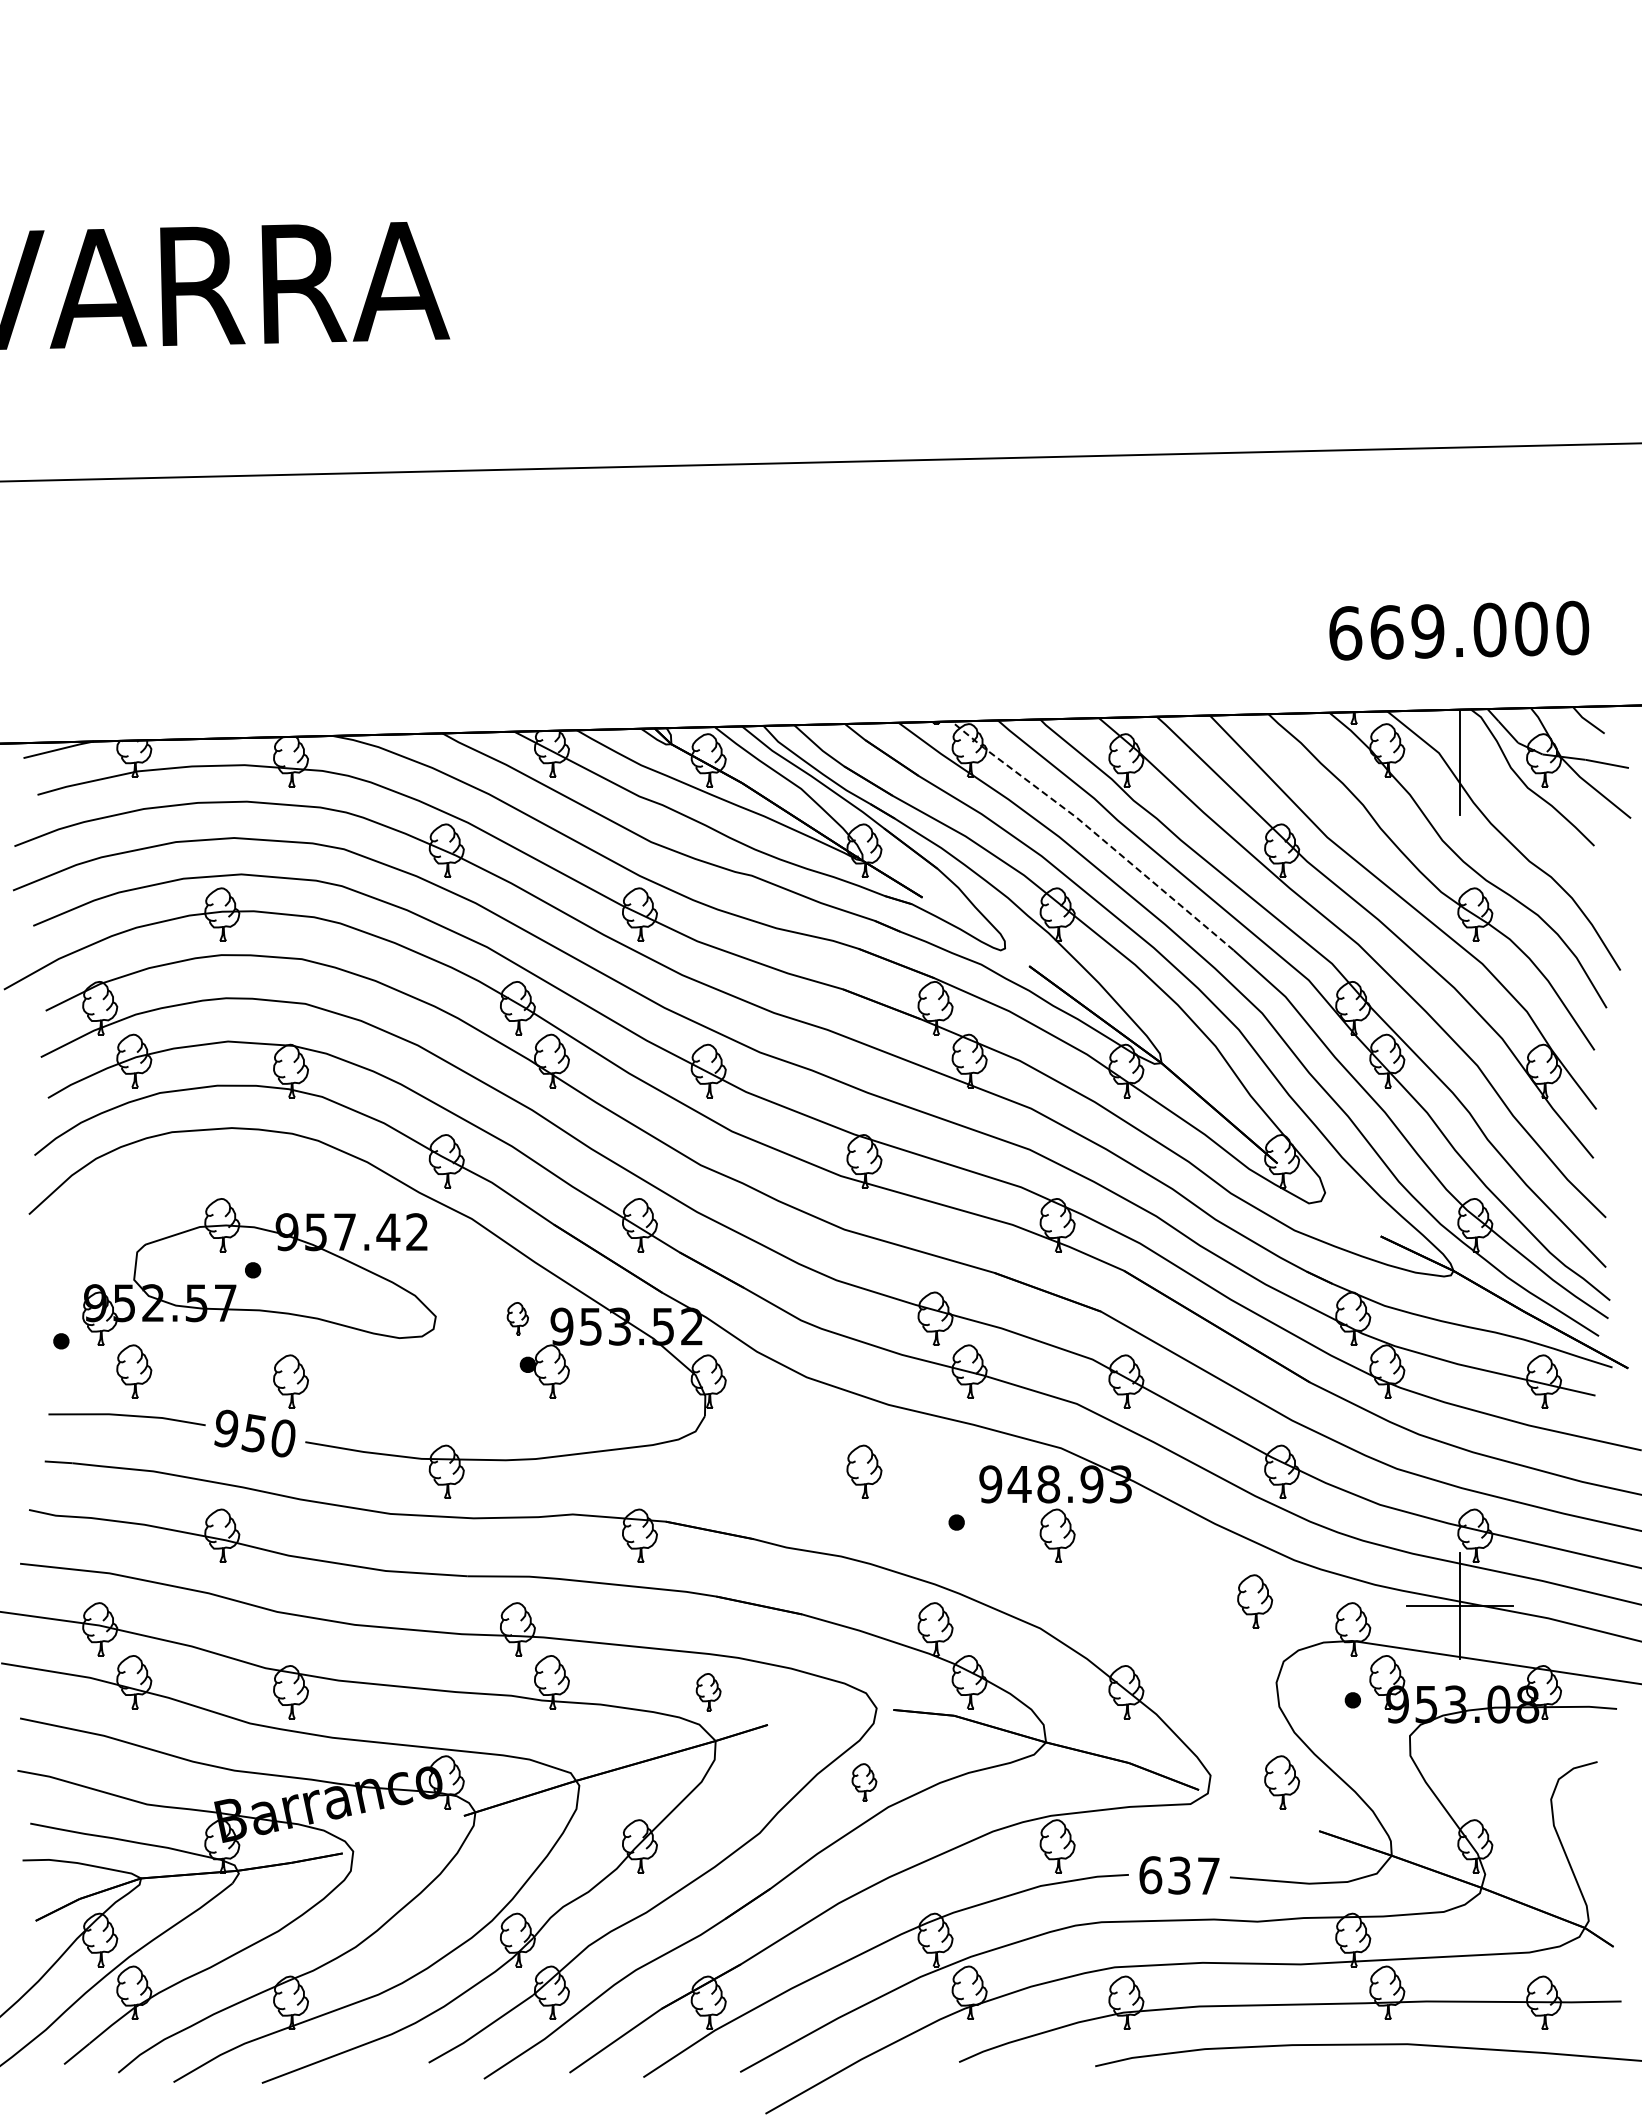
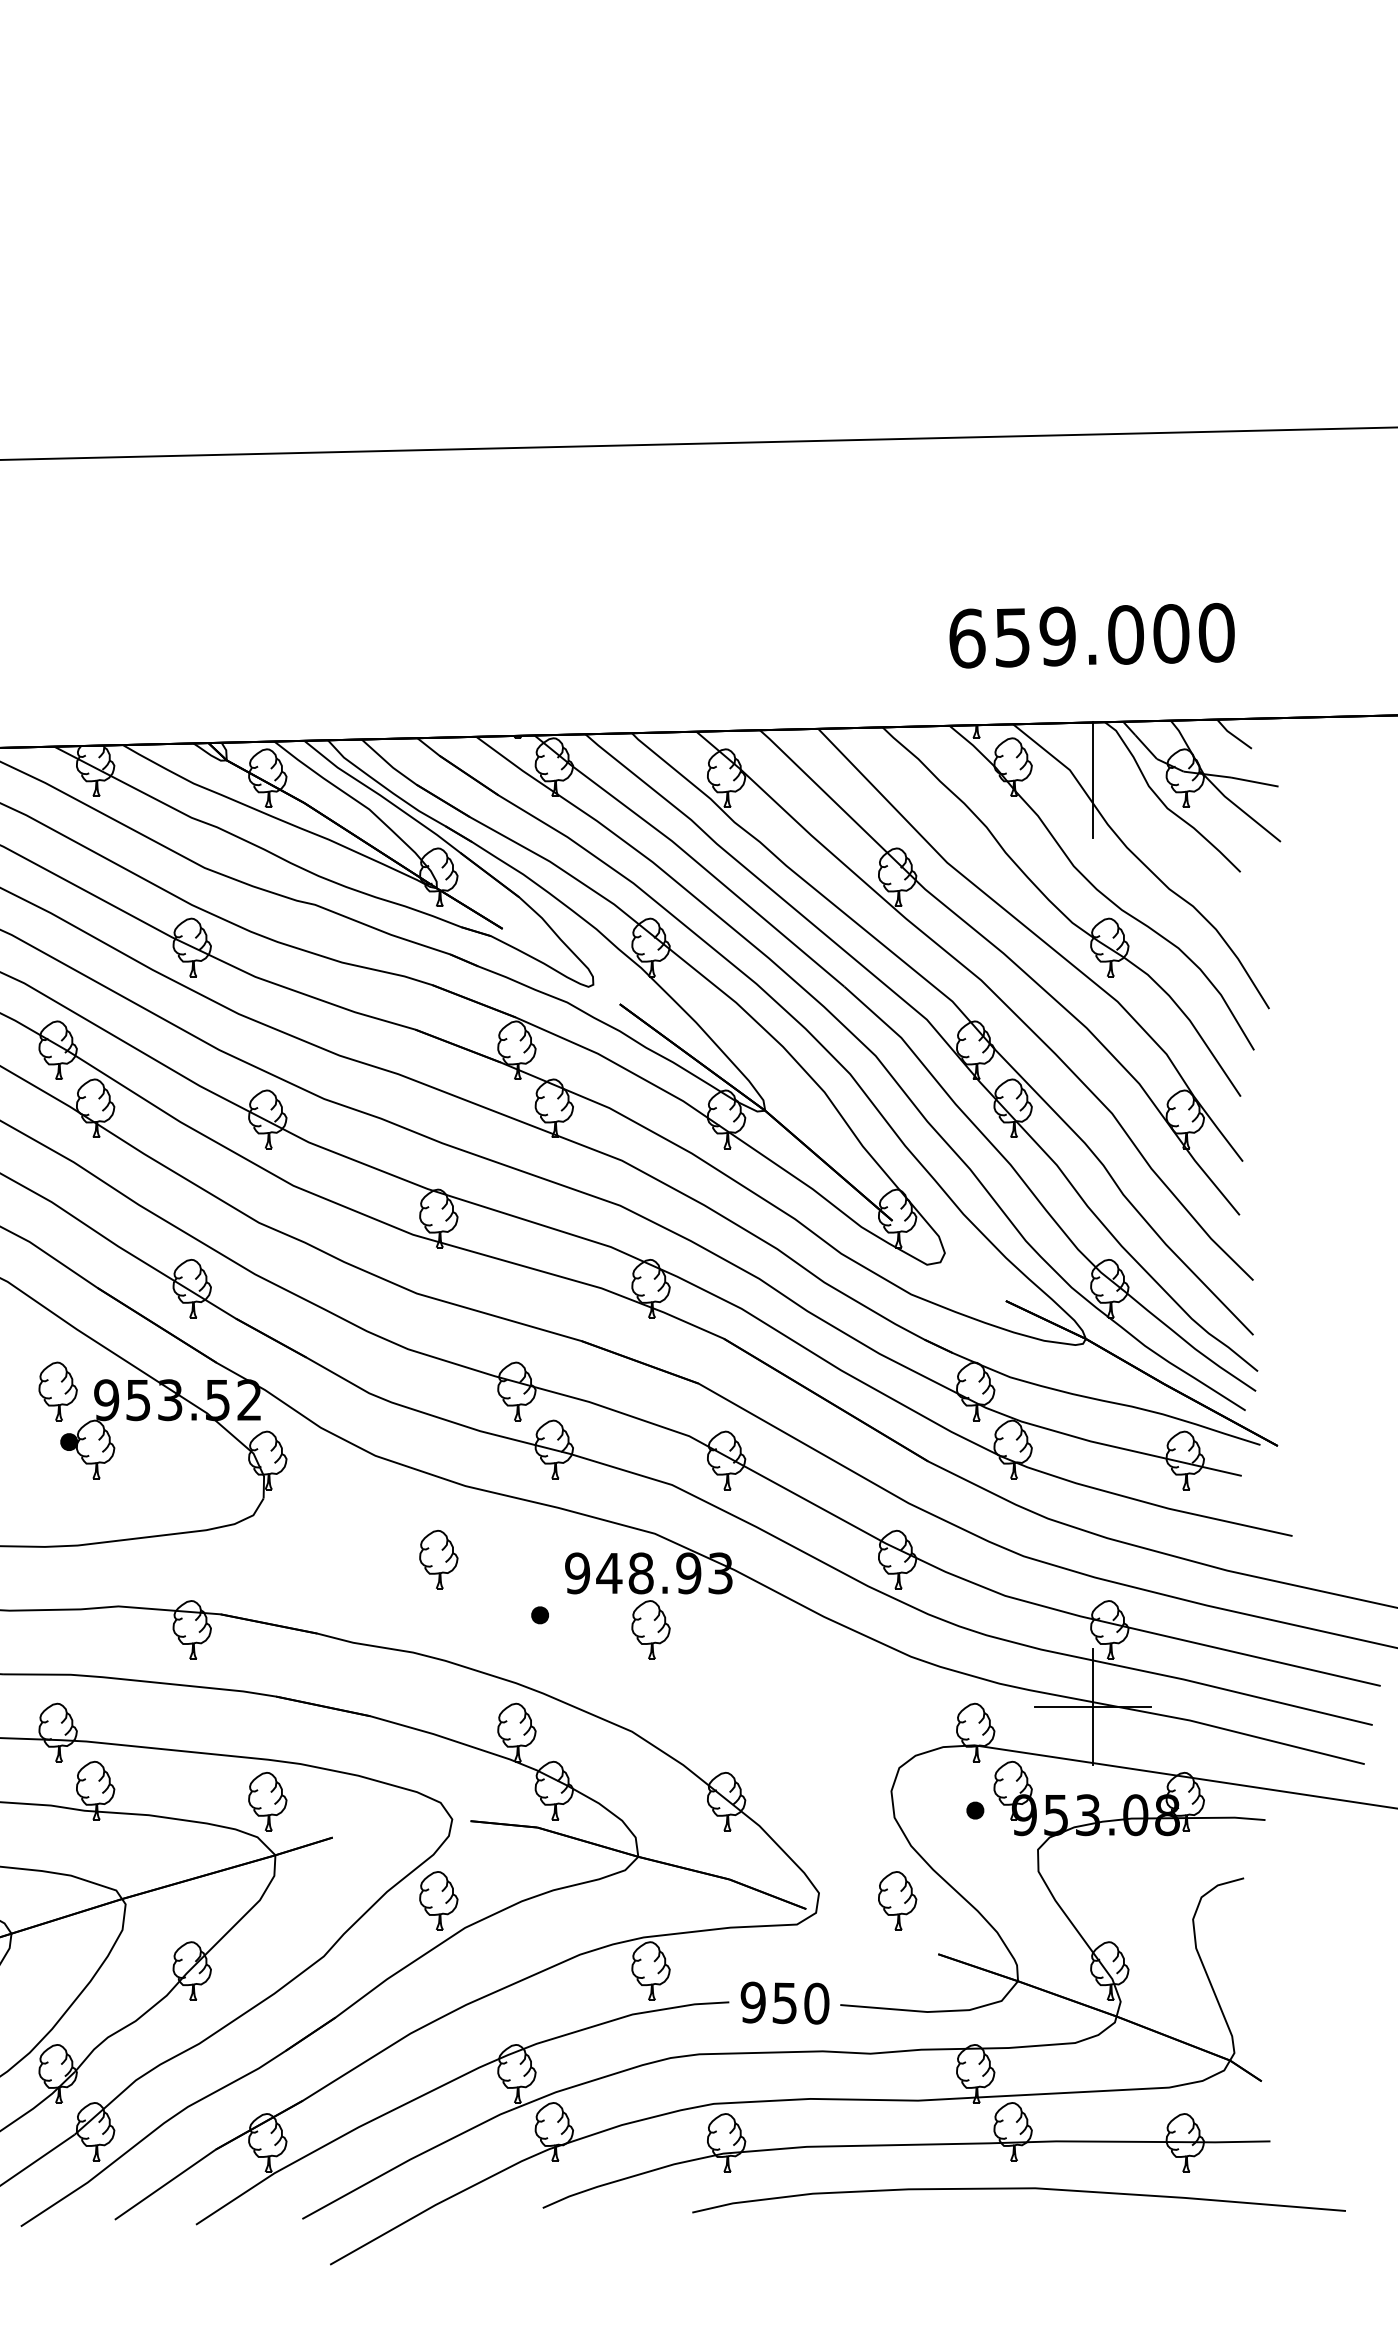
text: (1386, 632) -> (1012, 637), 669.000 -> 659.000
line: (1093, 831) -> (690, 856), dashed -> solid
part: (517, 1318) -> (57, 1391), size x1.67
part: (1255, 1601) -> (868, 1702), removed
part: (708, 1692) -> (267, 1801), size x1.43
part: (864, 1782) -> (438, 1900), size x1.43
text: (1179, 1875) -> (784, 2002), 637 -> 950

